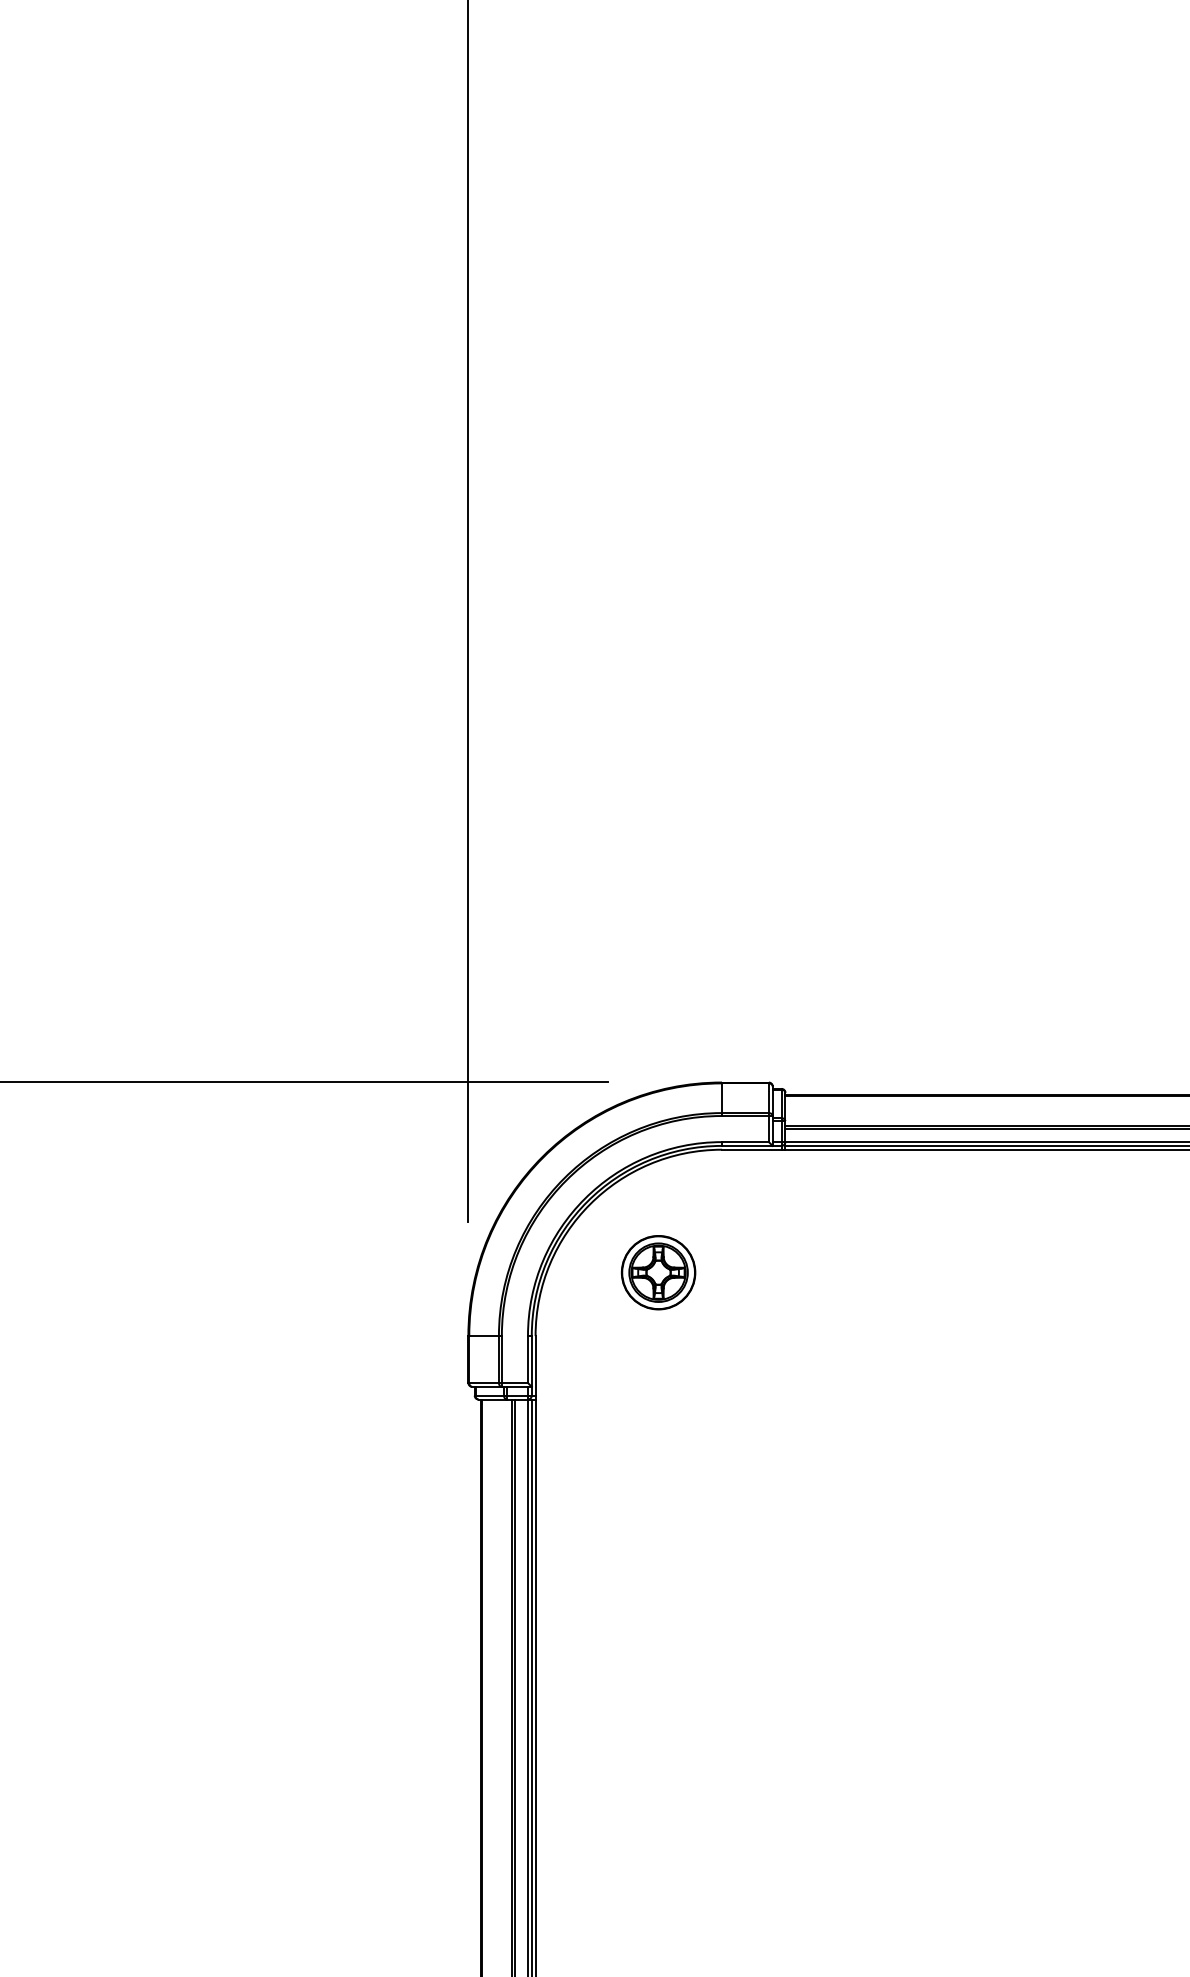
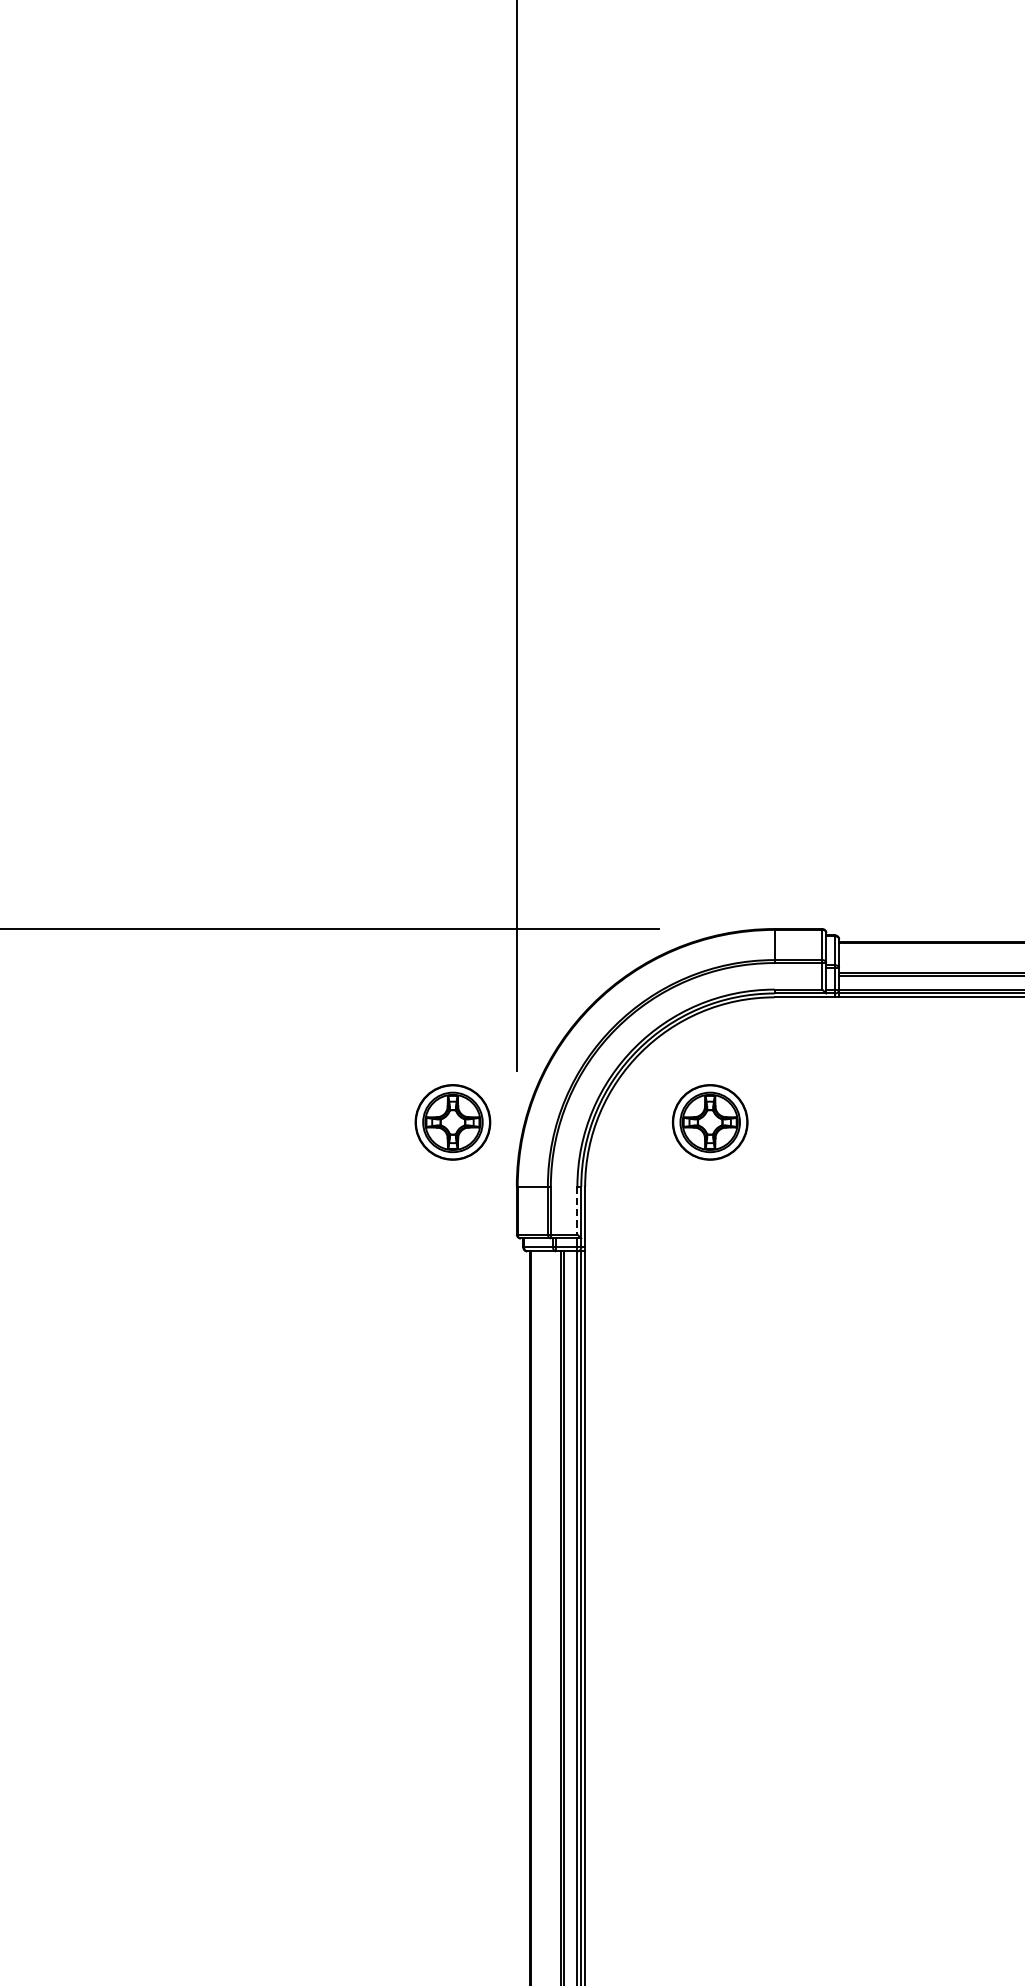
part: (405, 1272) -> (452, 1122), added
line: (527, 1360) -> (576, 1211), solid -> dashed

